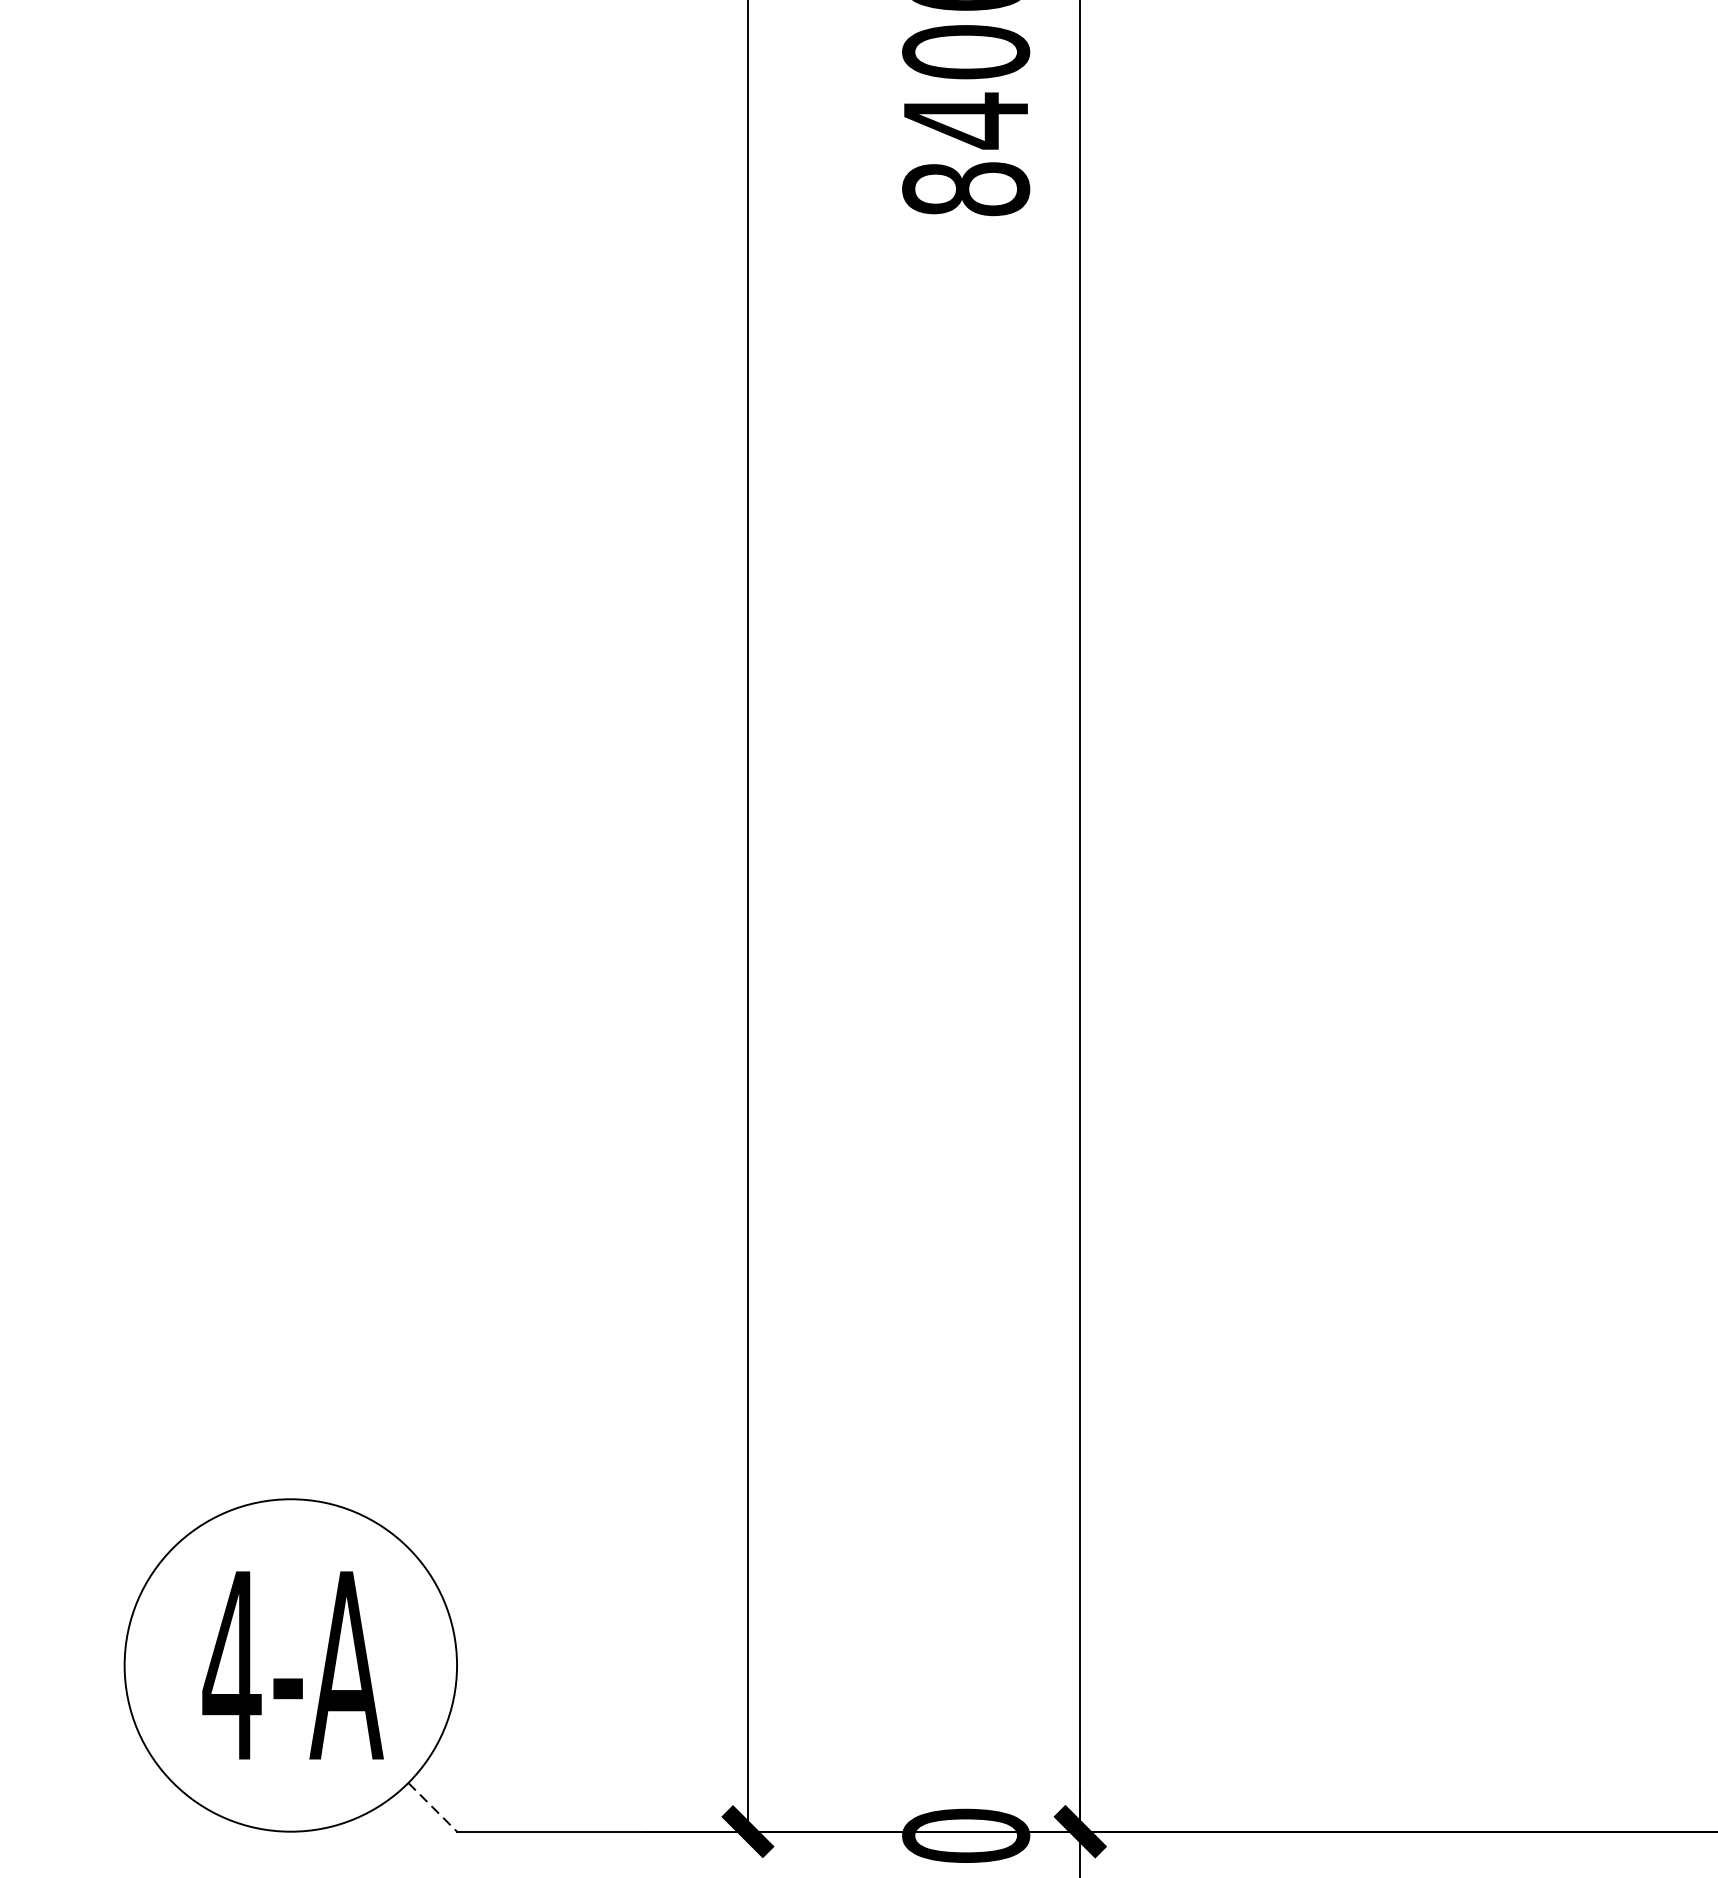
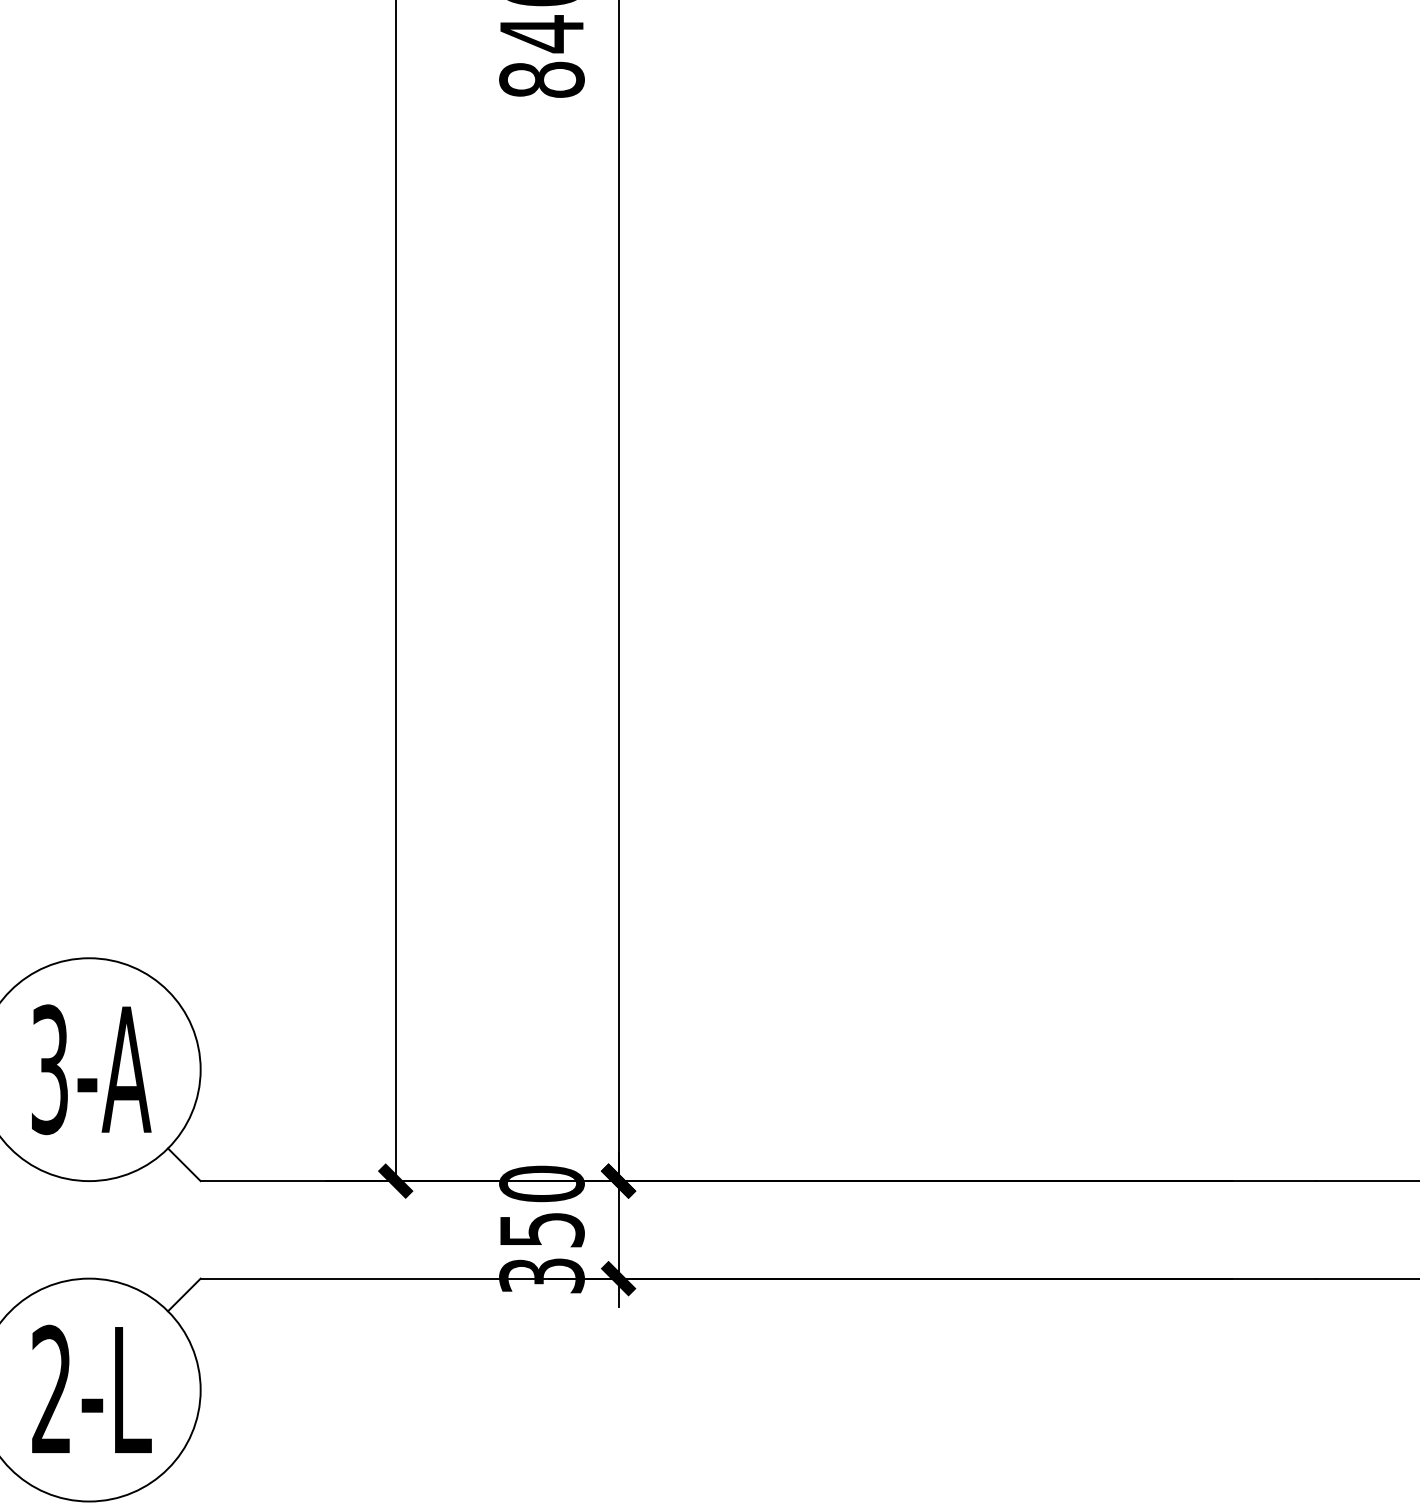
text: (231, 1665) -> (49, 1069), 4-A -> 3-A
line: (432, 1808) -> (184, 1165), dashed -> solid

